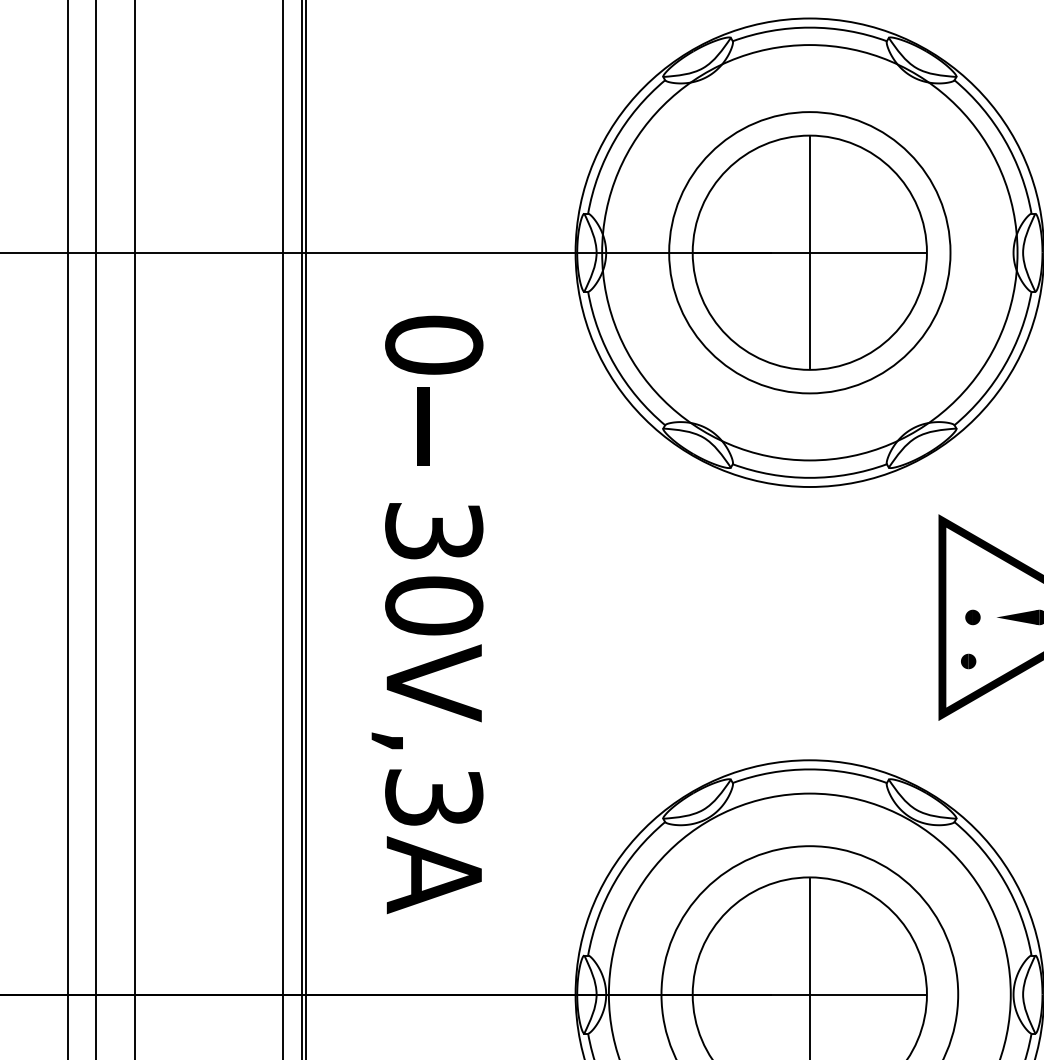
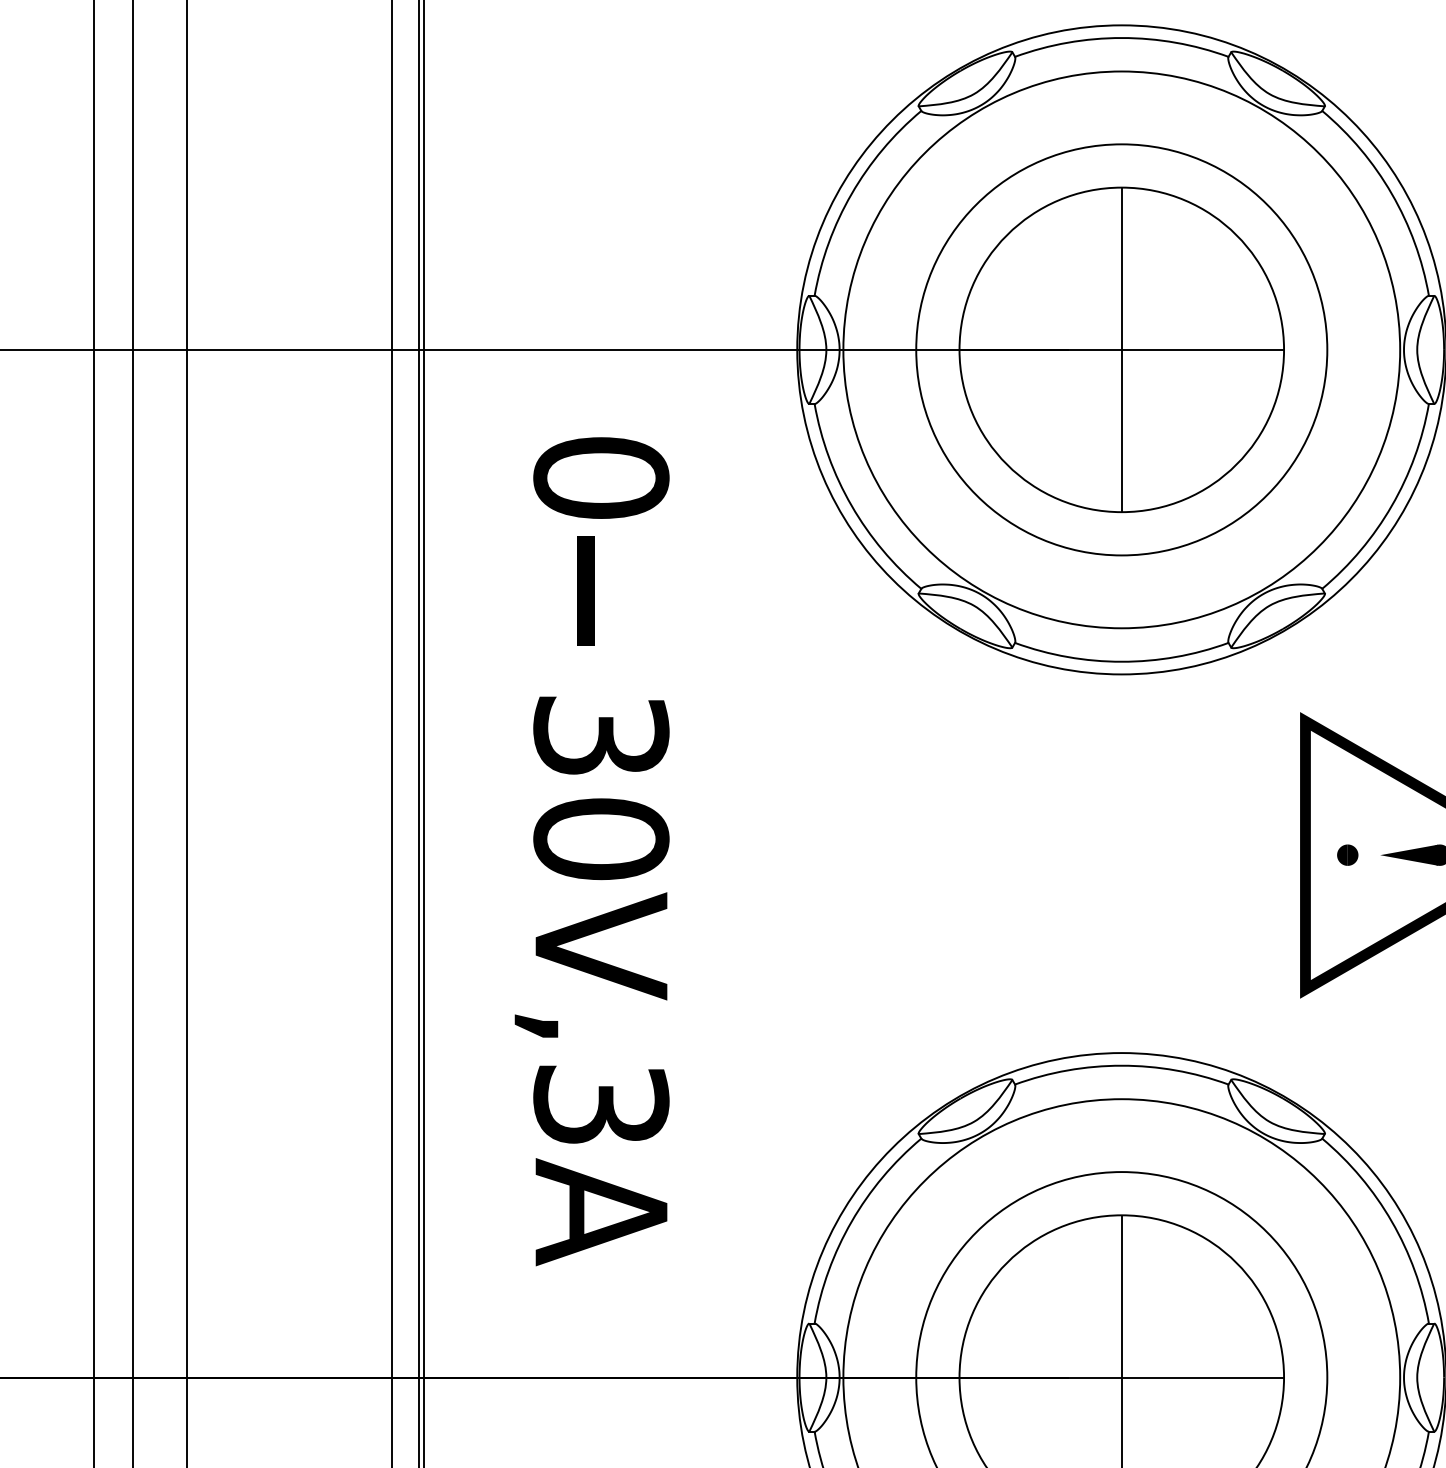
circle: (809, 252) -> (1121, 349), size x0.71
circle: (809, 252) -> (1121, 349), size x1.43
part: (968, 661) -> (1341, 915), removed

